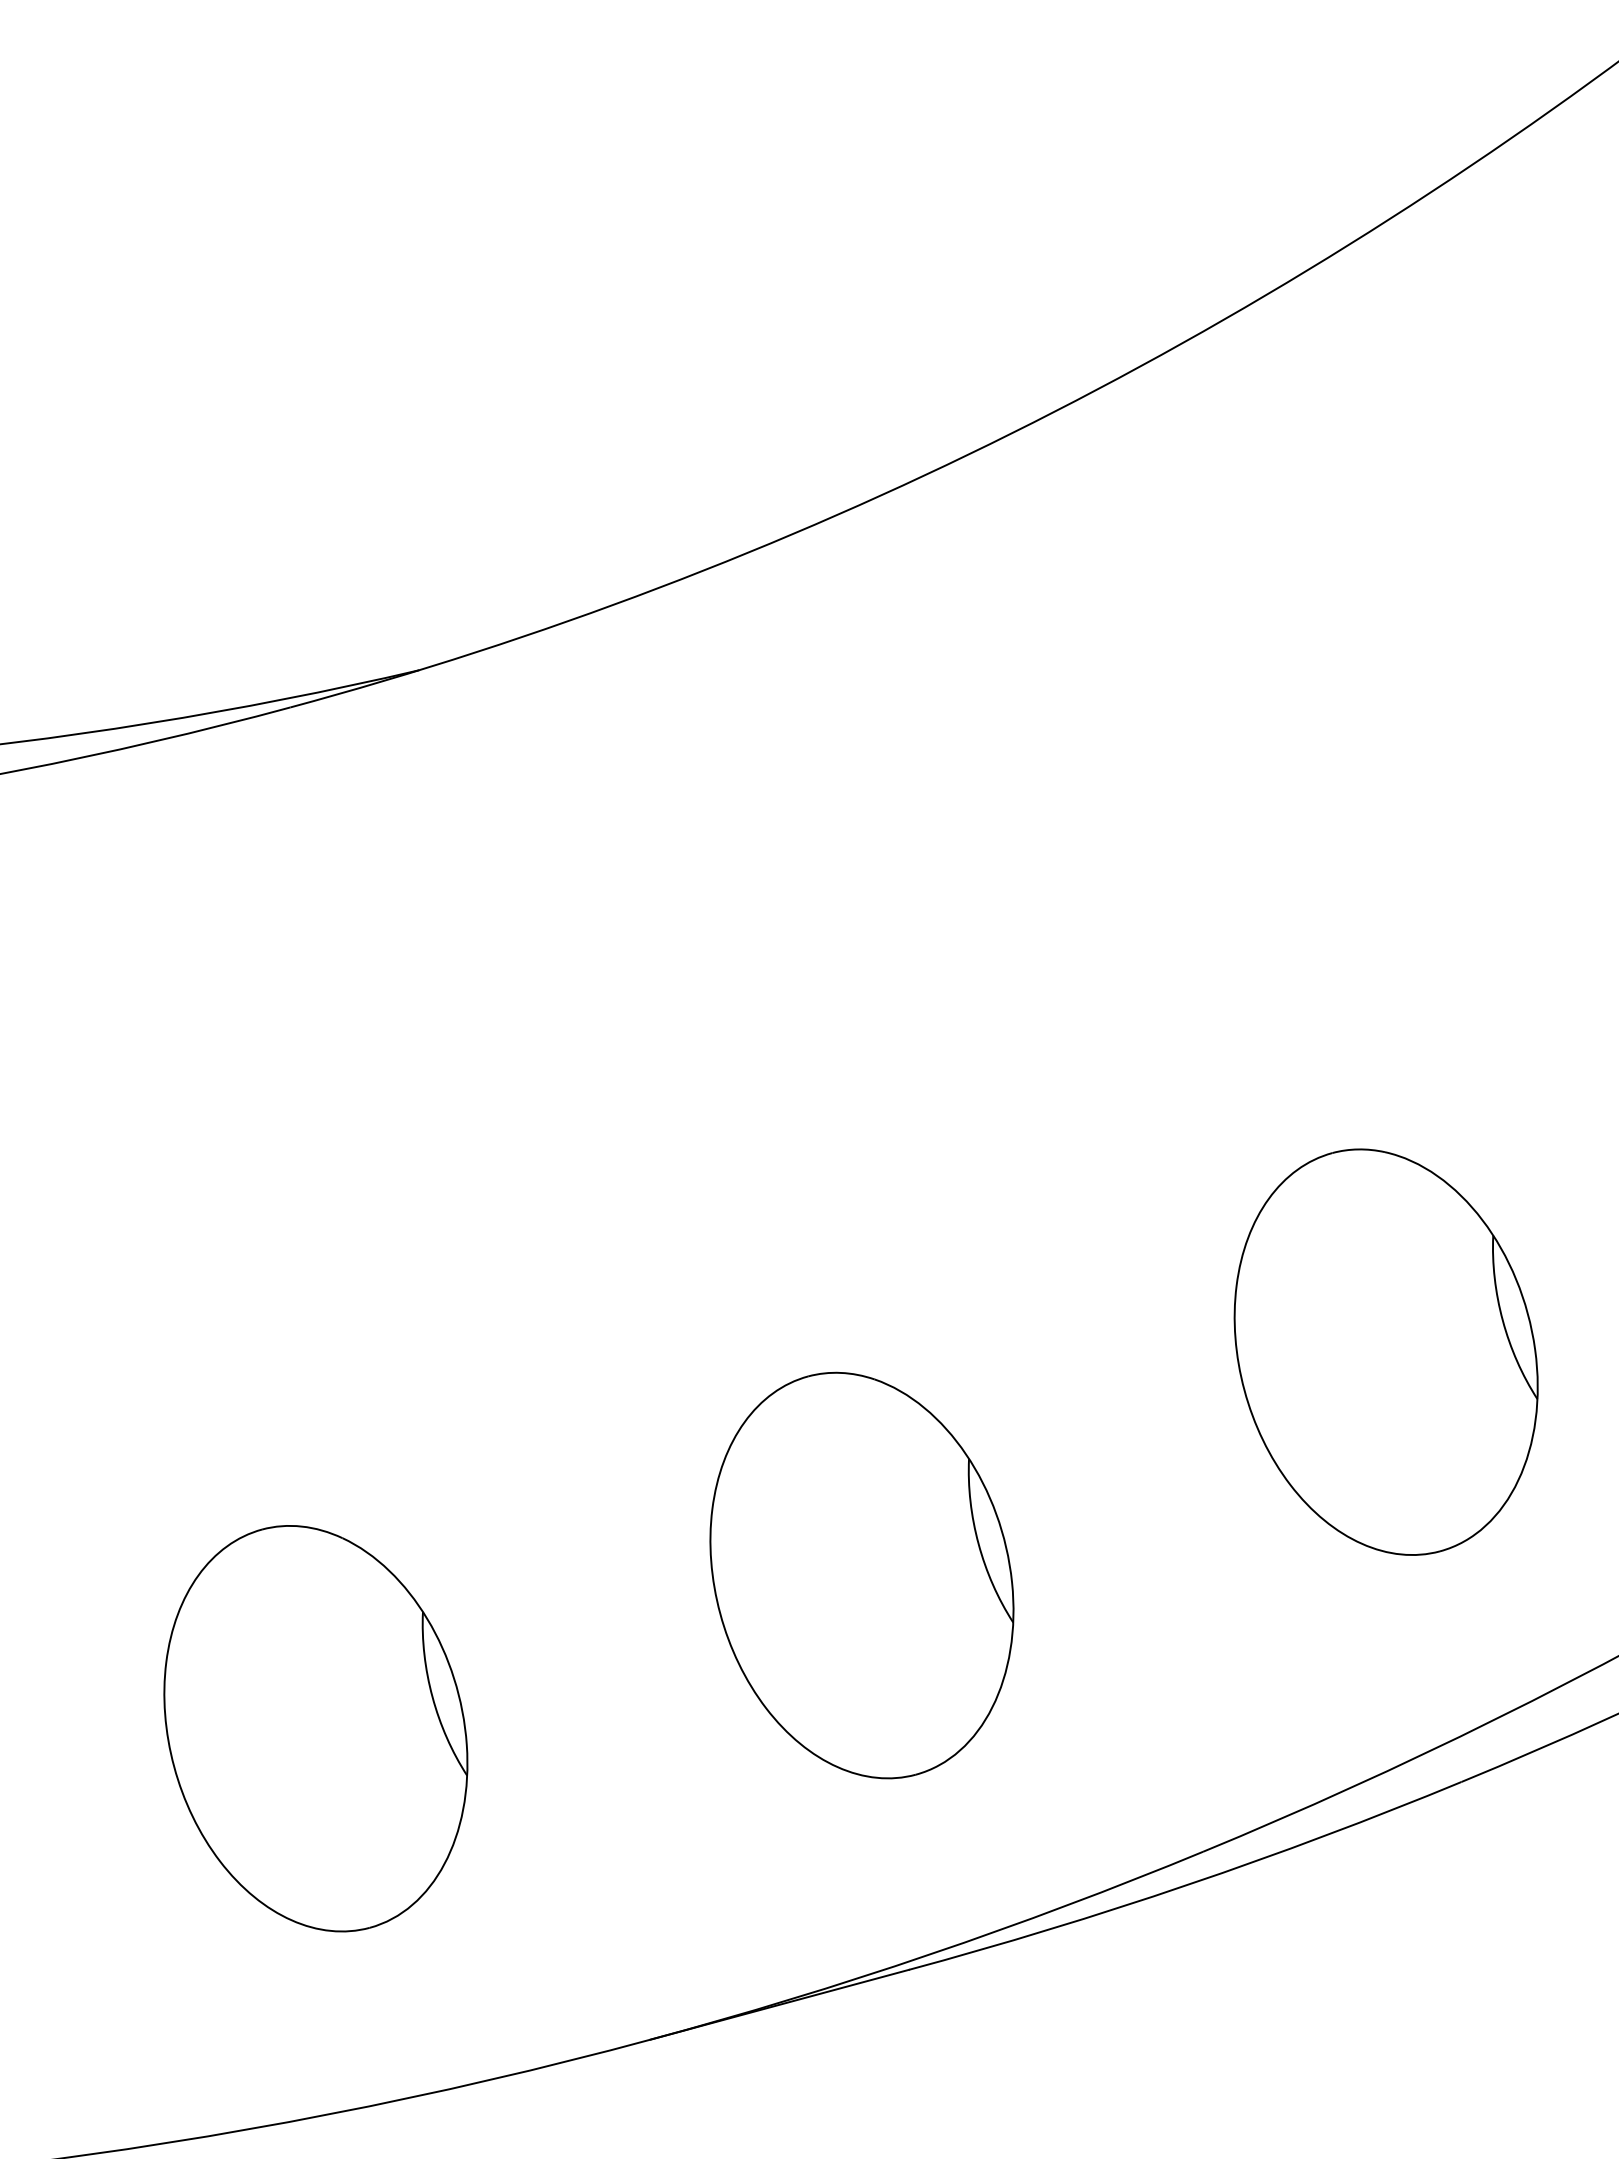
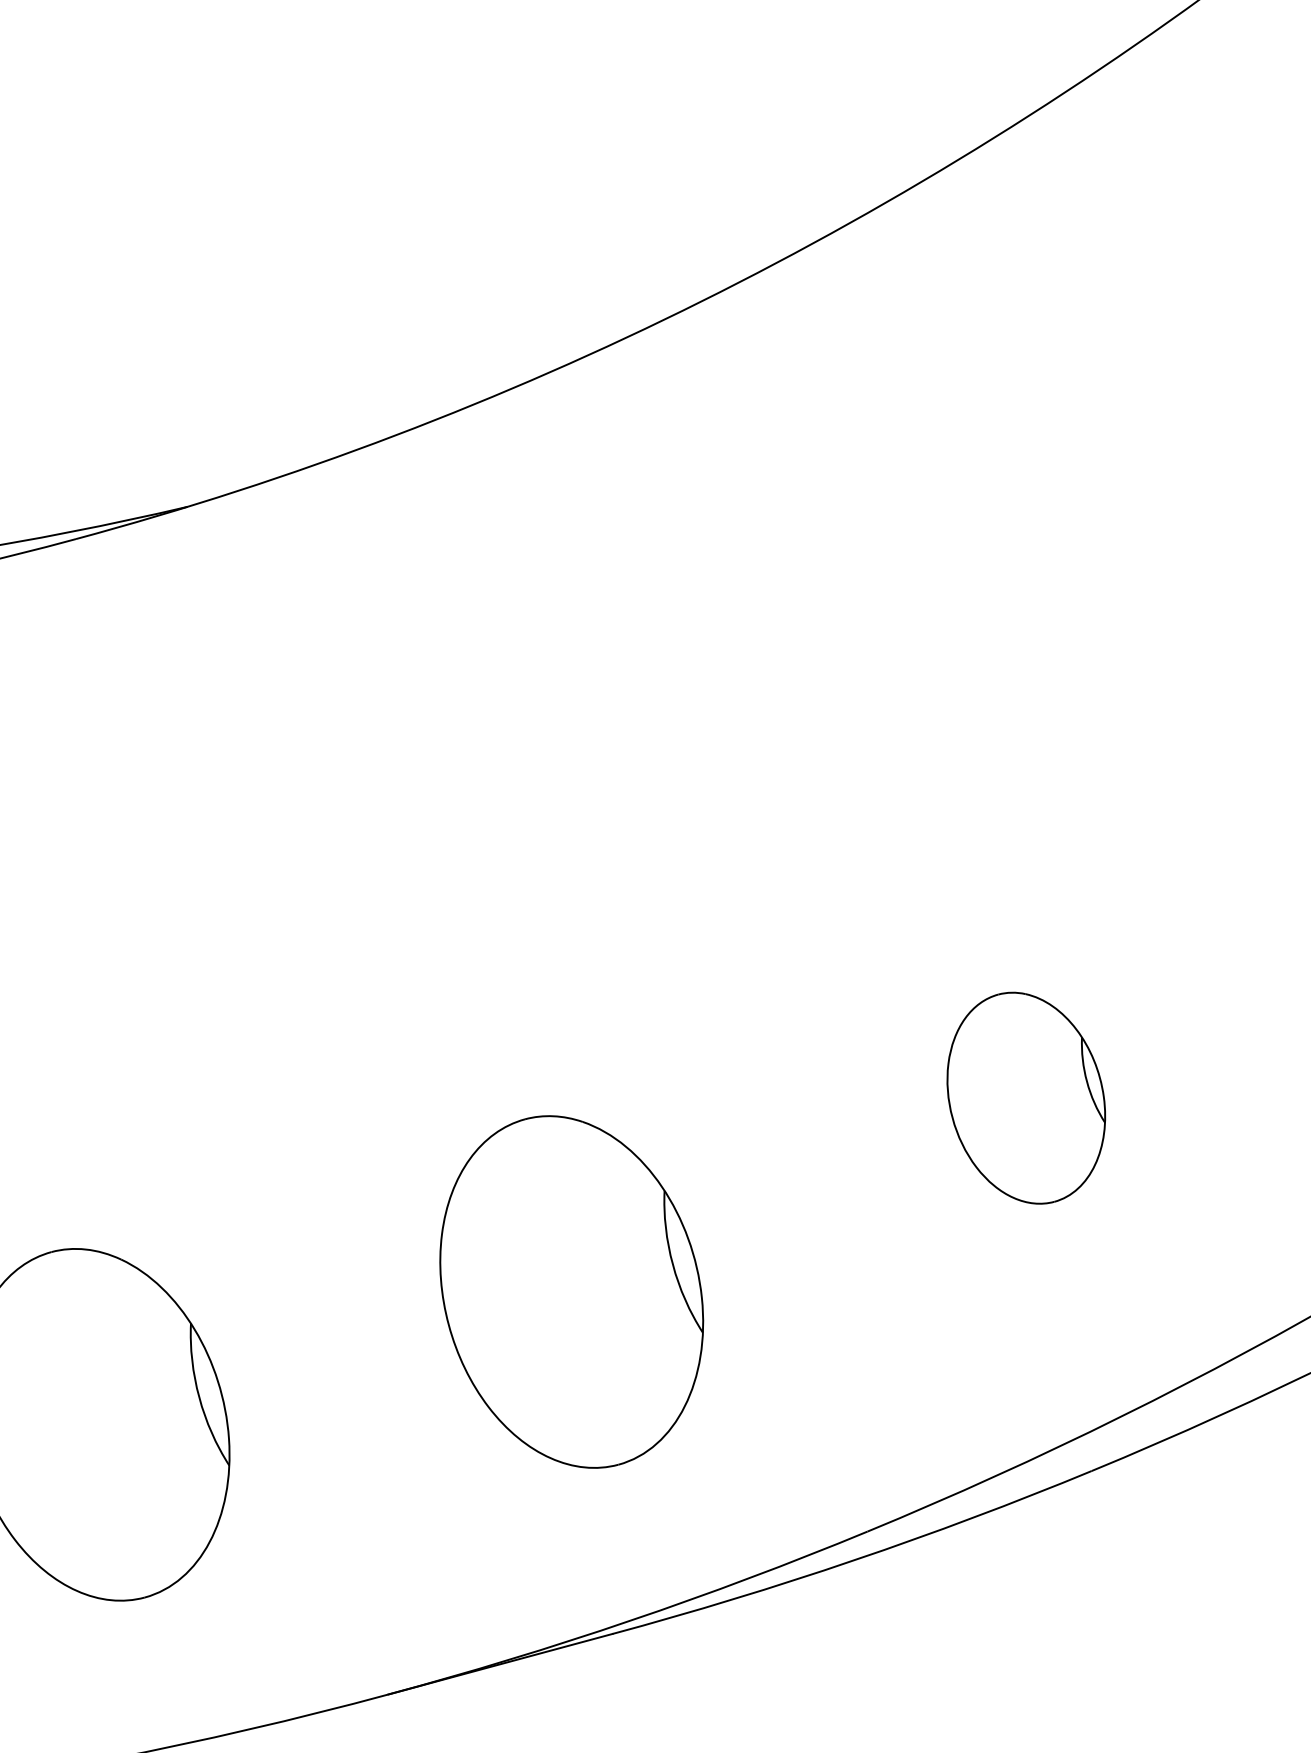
part: (1385, 1351) -> (1025, 1097), size x0.6

